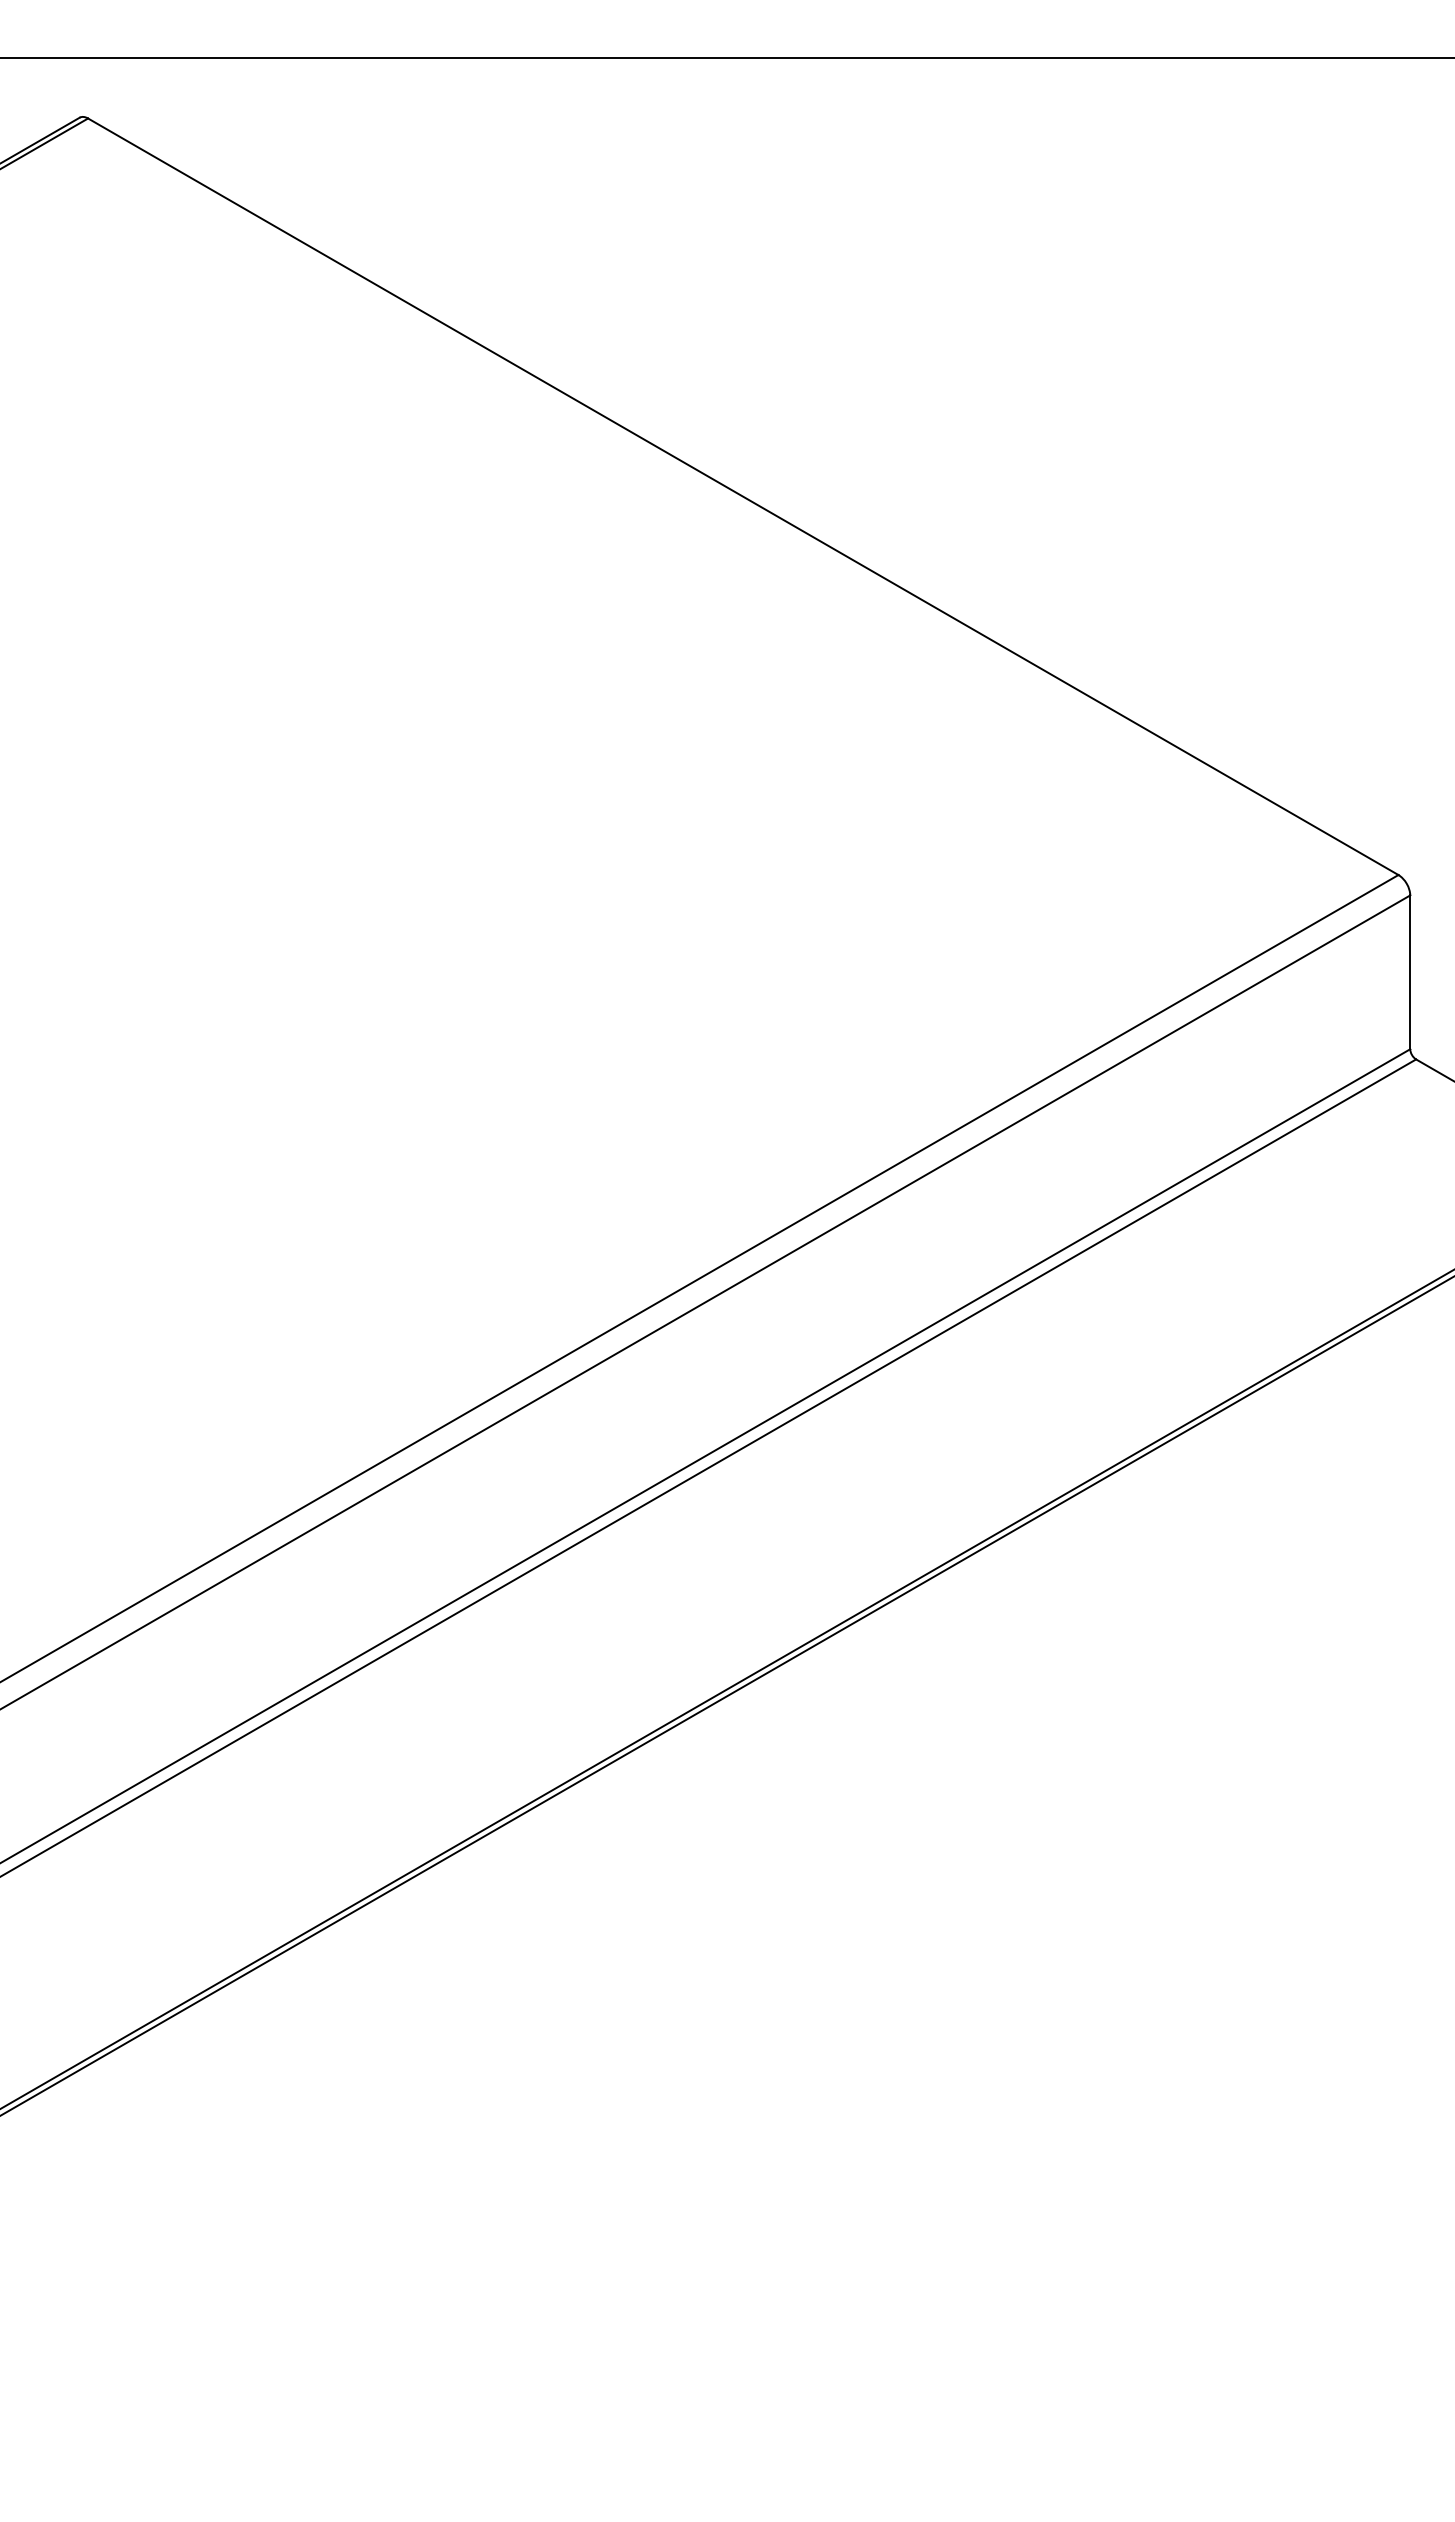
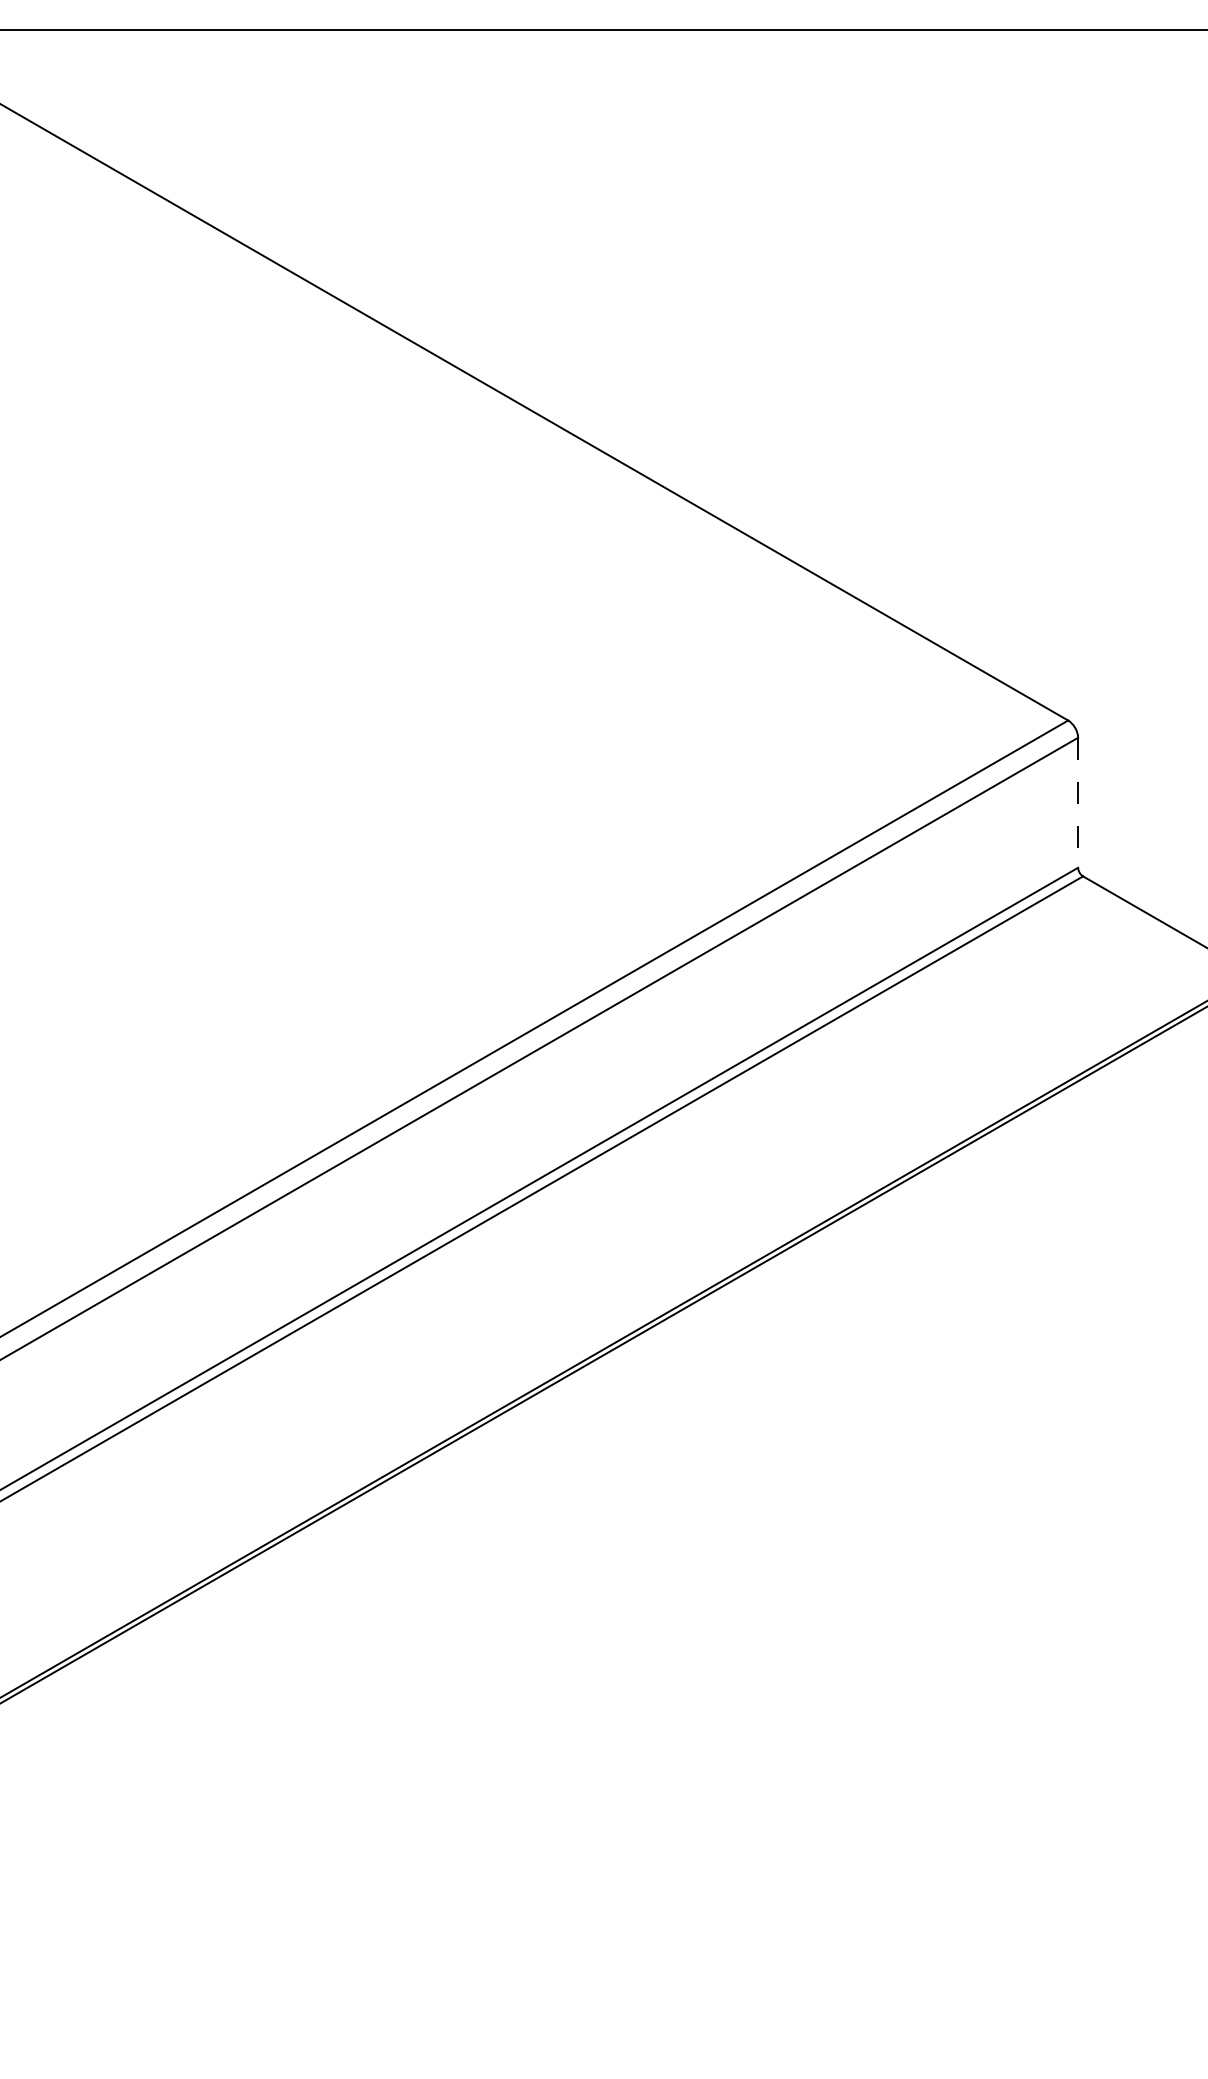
line: (1410, 972) -> (1078, 802), solid -> dashed

